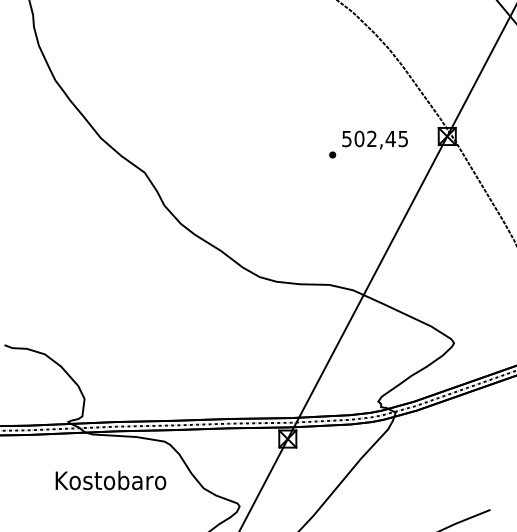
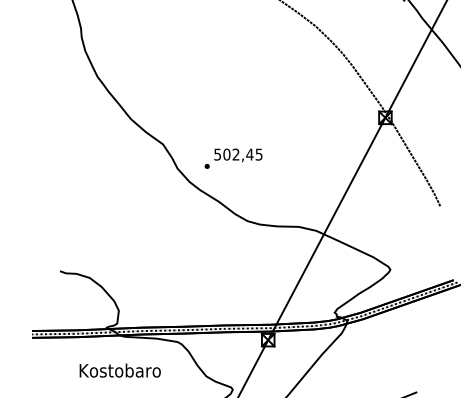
text: (368, 144) -> (233, 158), moved
text: (109, 480) -> (119, 370), moved

